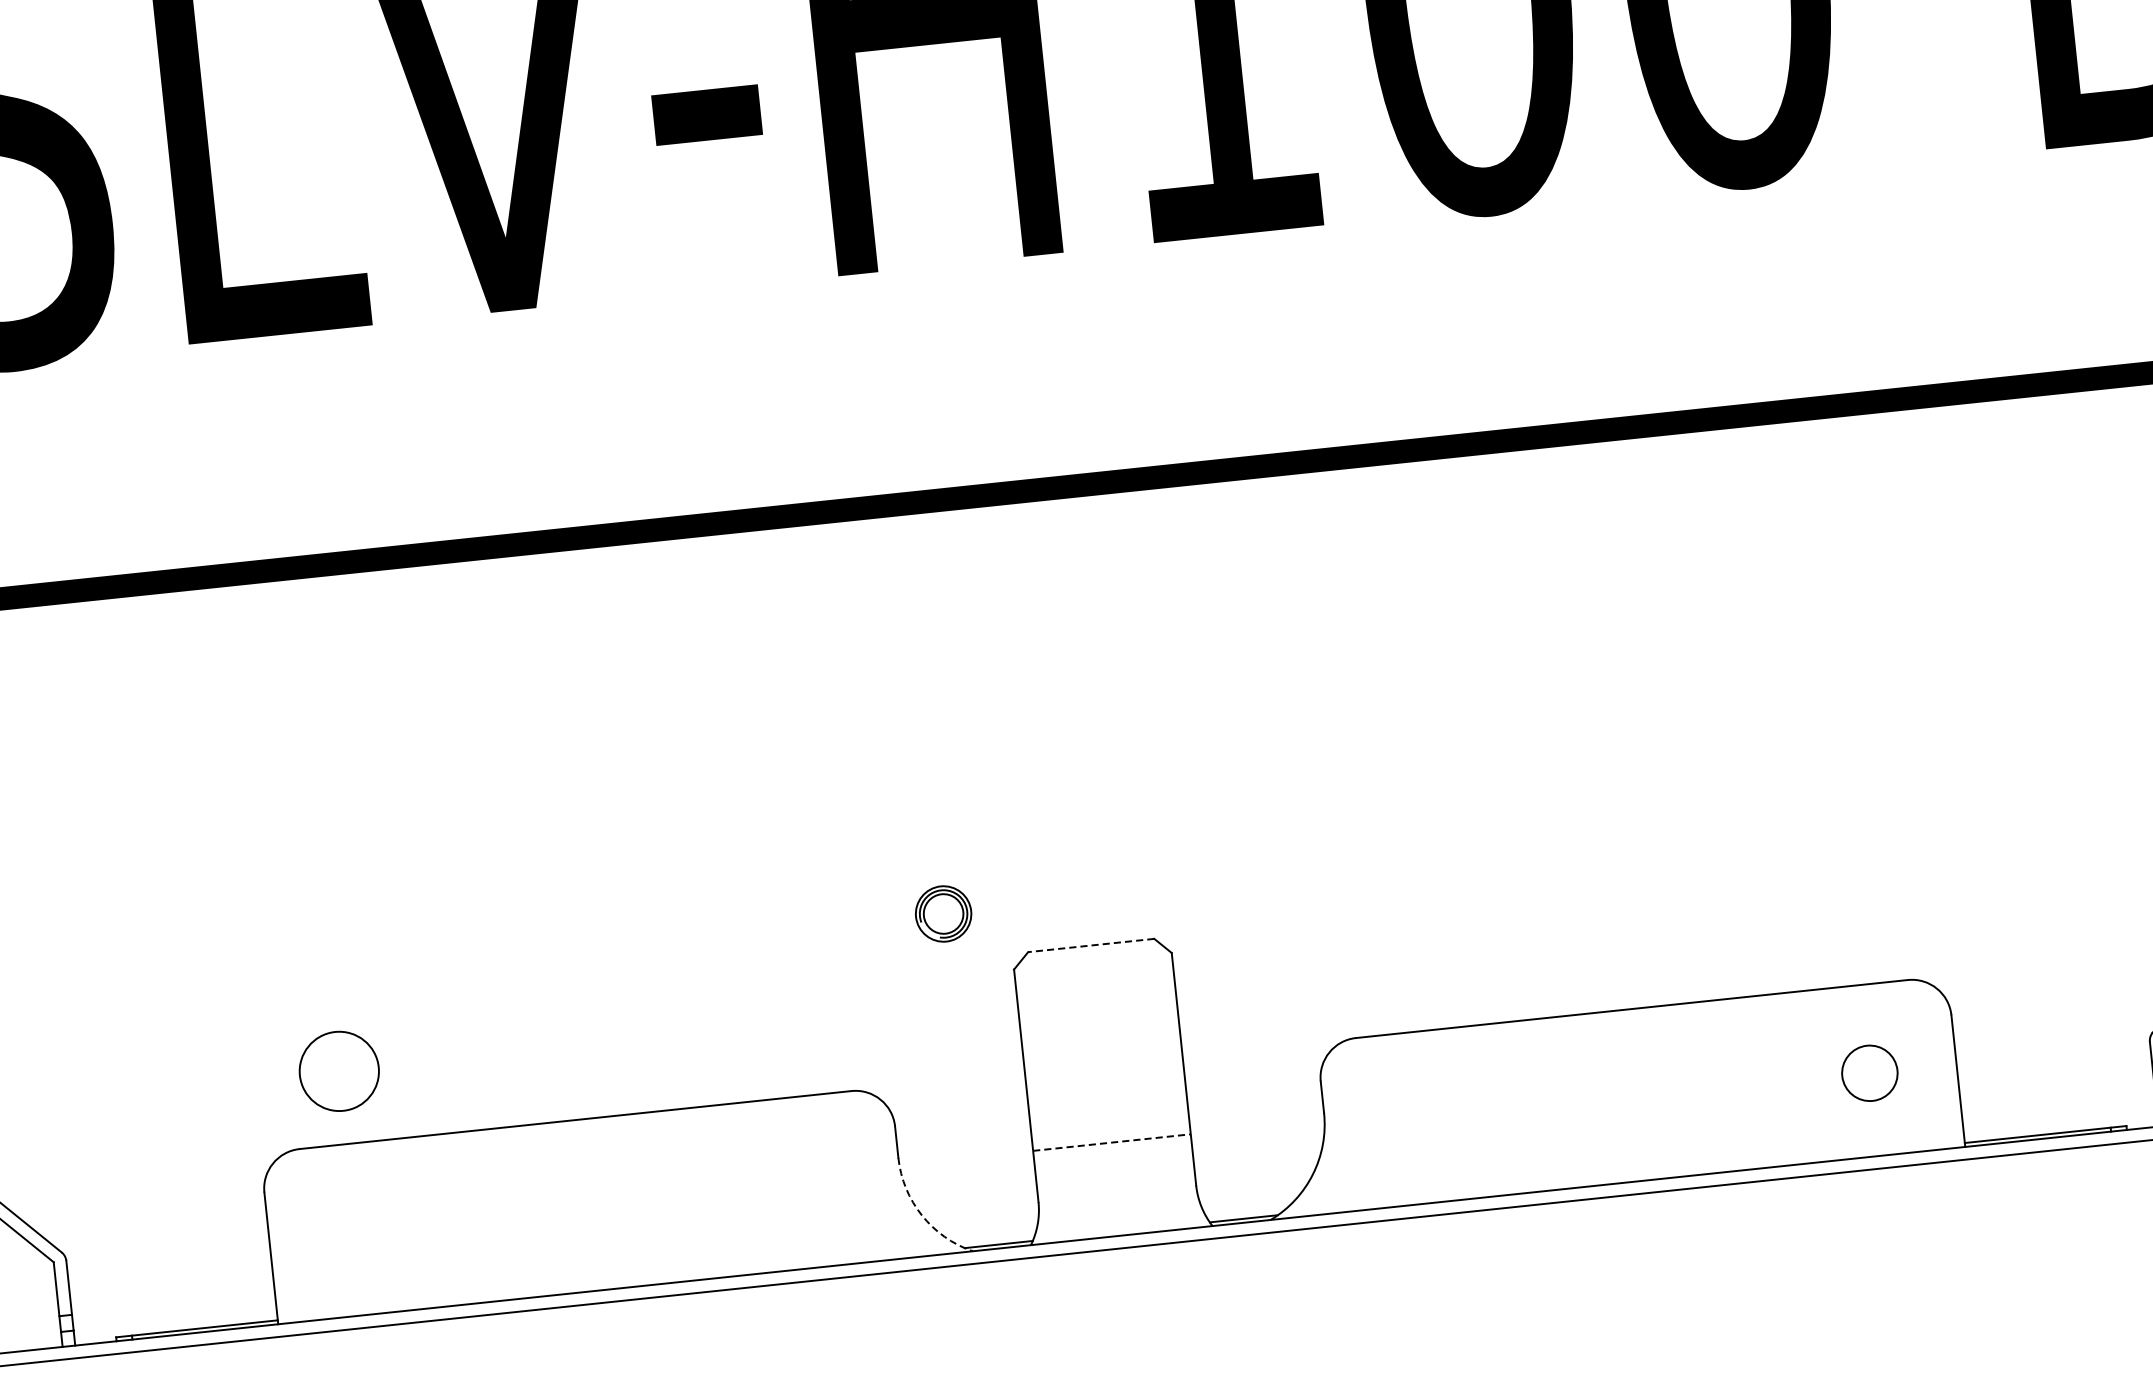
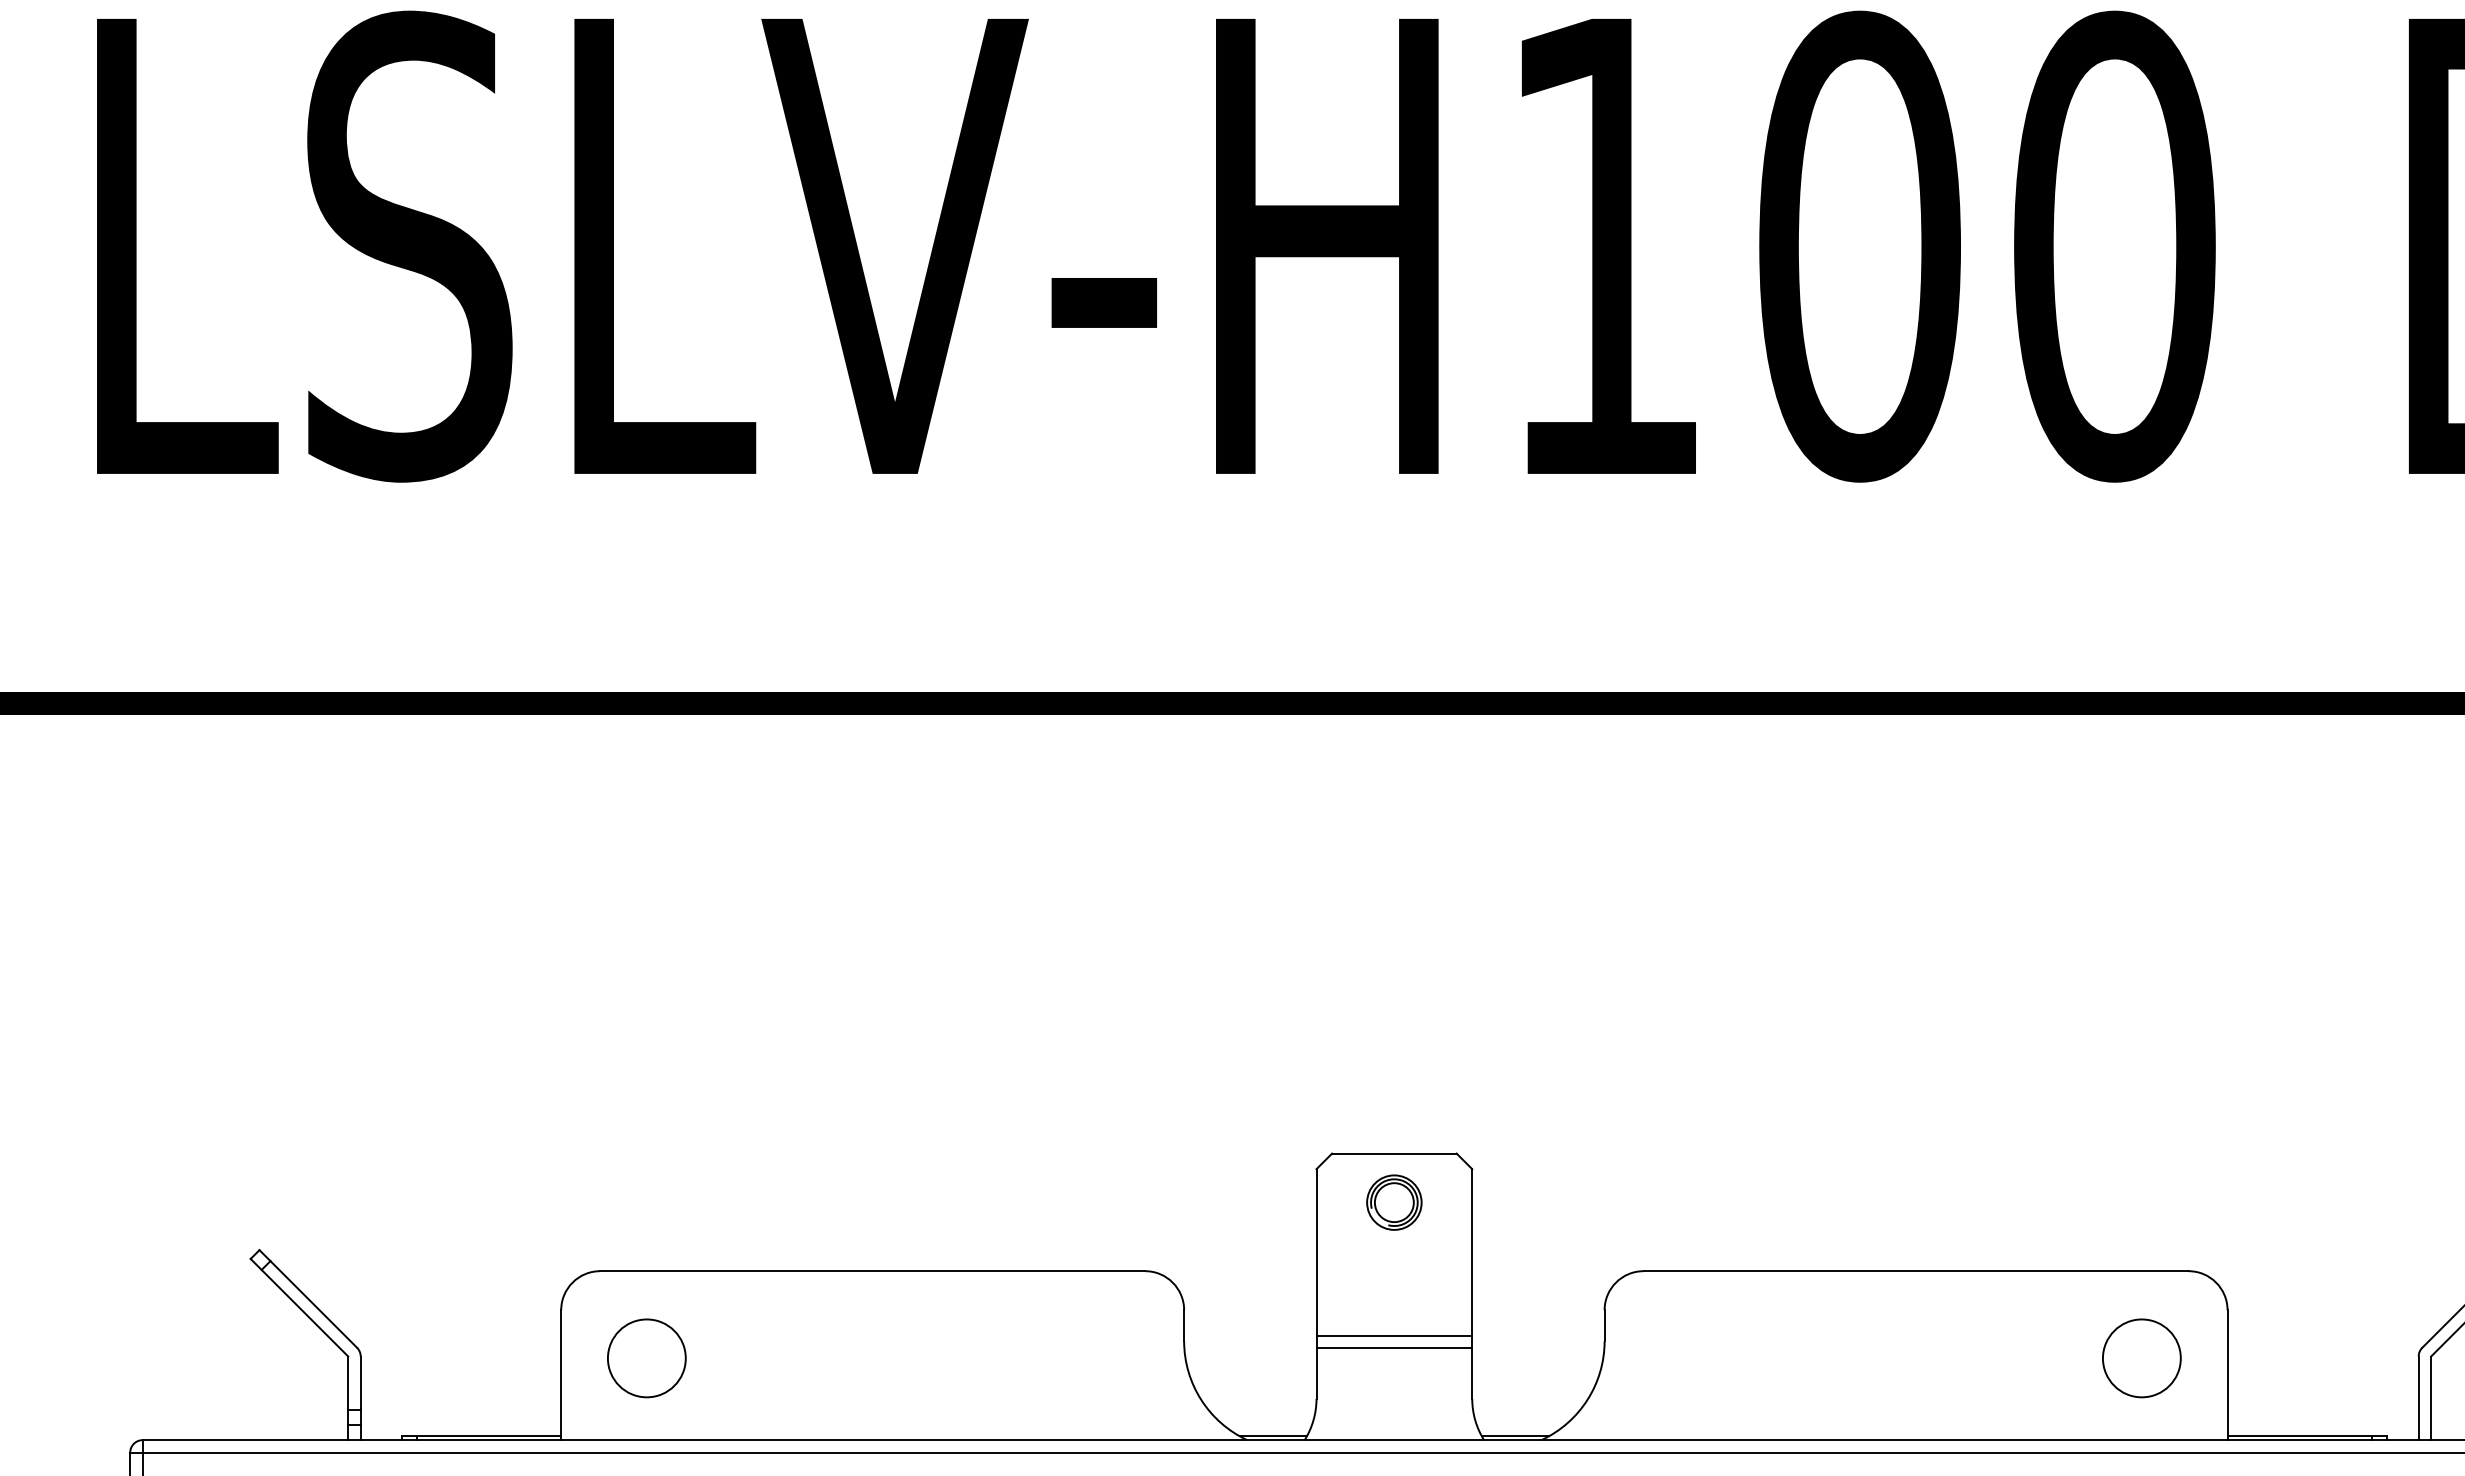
part: (943, 913) -> (1394, 1202), moved
line: (1090, 945) -> (1393, 1153), dashed -> solid
circle: (338, 1071) -> (646, 1358), moved
circle: (1869, 1073) -> (2141, 1358), size x1.43
line: (1110, 1129) -> (1394, 1335), added
line: (1112, 1142) -> (1394, 1348), dashed -> solid
arc: (922, 1214) -> (1201, 1399), dashed -> solid

